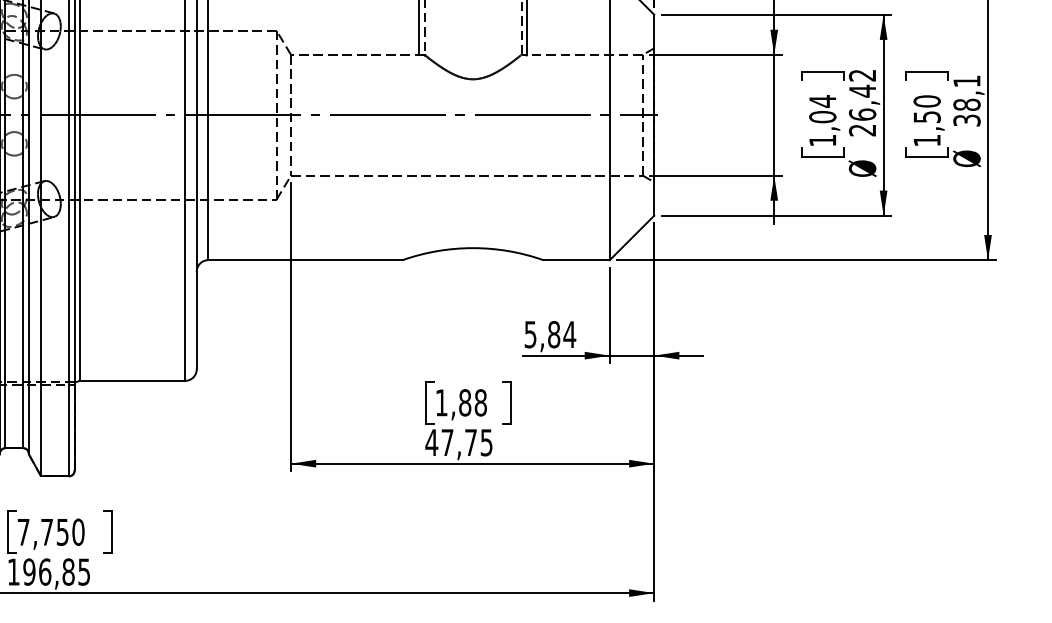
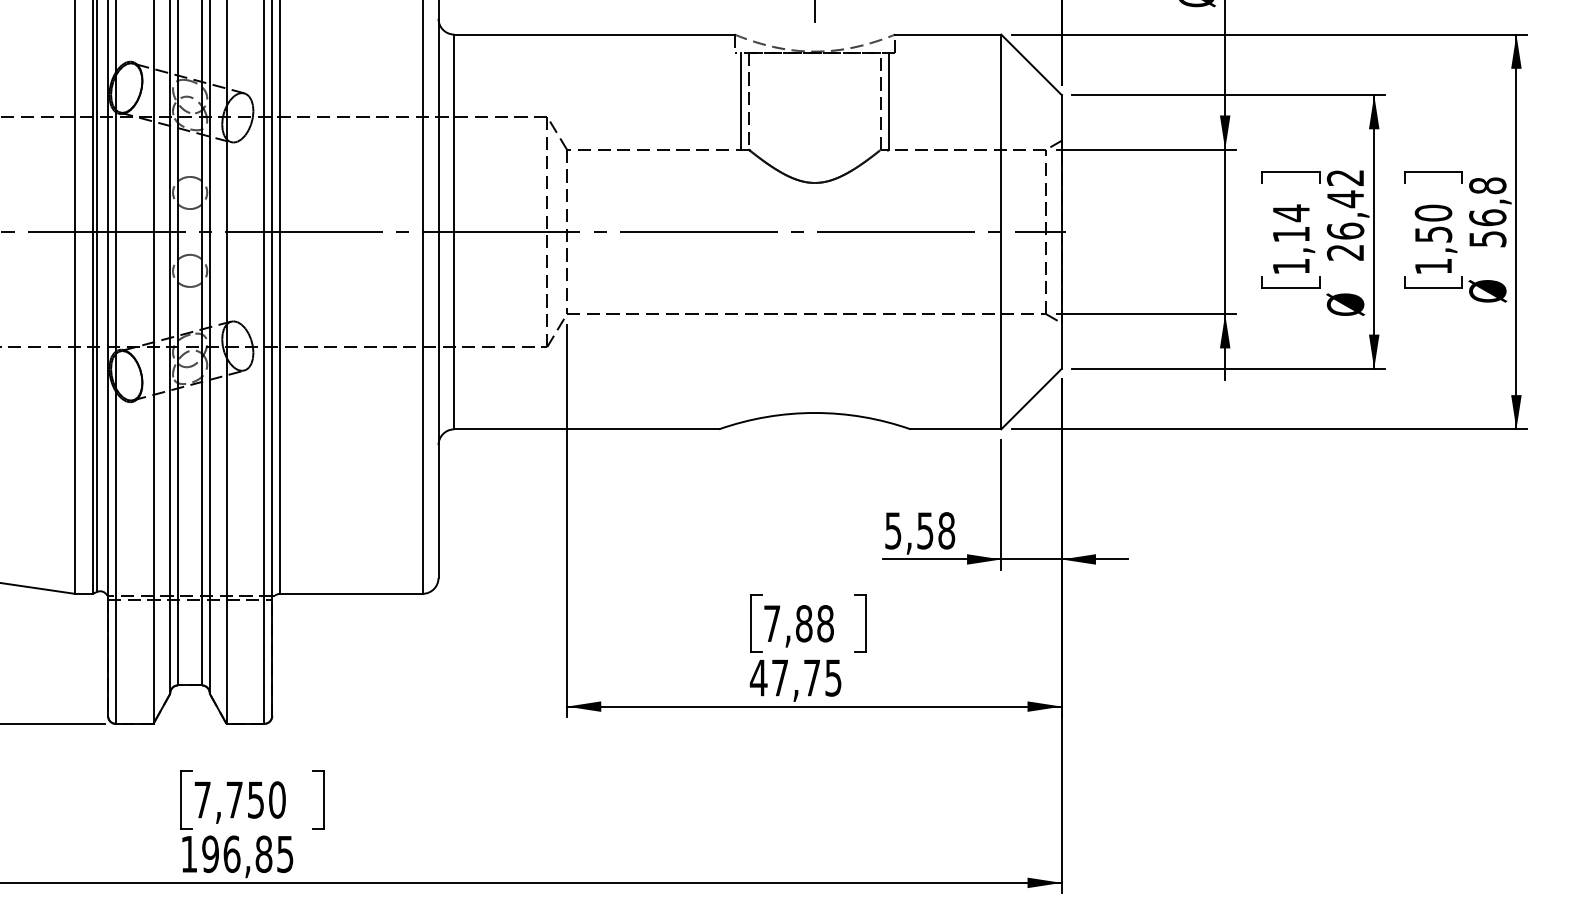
text: (966, 100) -> (1487, 211), 38,1 -> 56,8
text: (822, 117) -> (1291, 234), 1,04 -> 1,14
text: (562, 334) -> (936, 530), 5,84 -> 5,58
text: (441, 402) -> (772, 623), 1,88 -> 7,88

